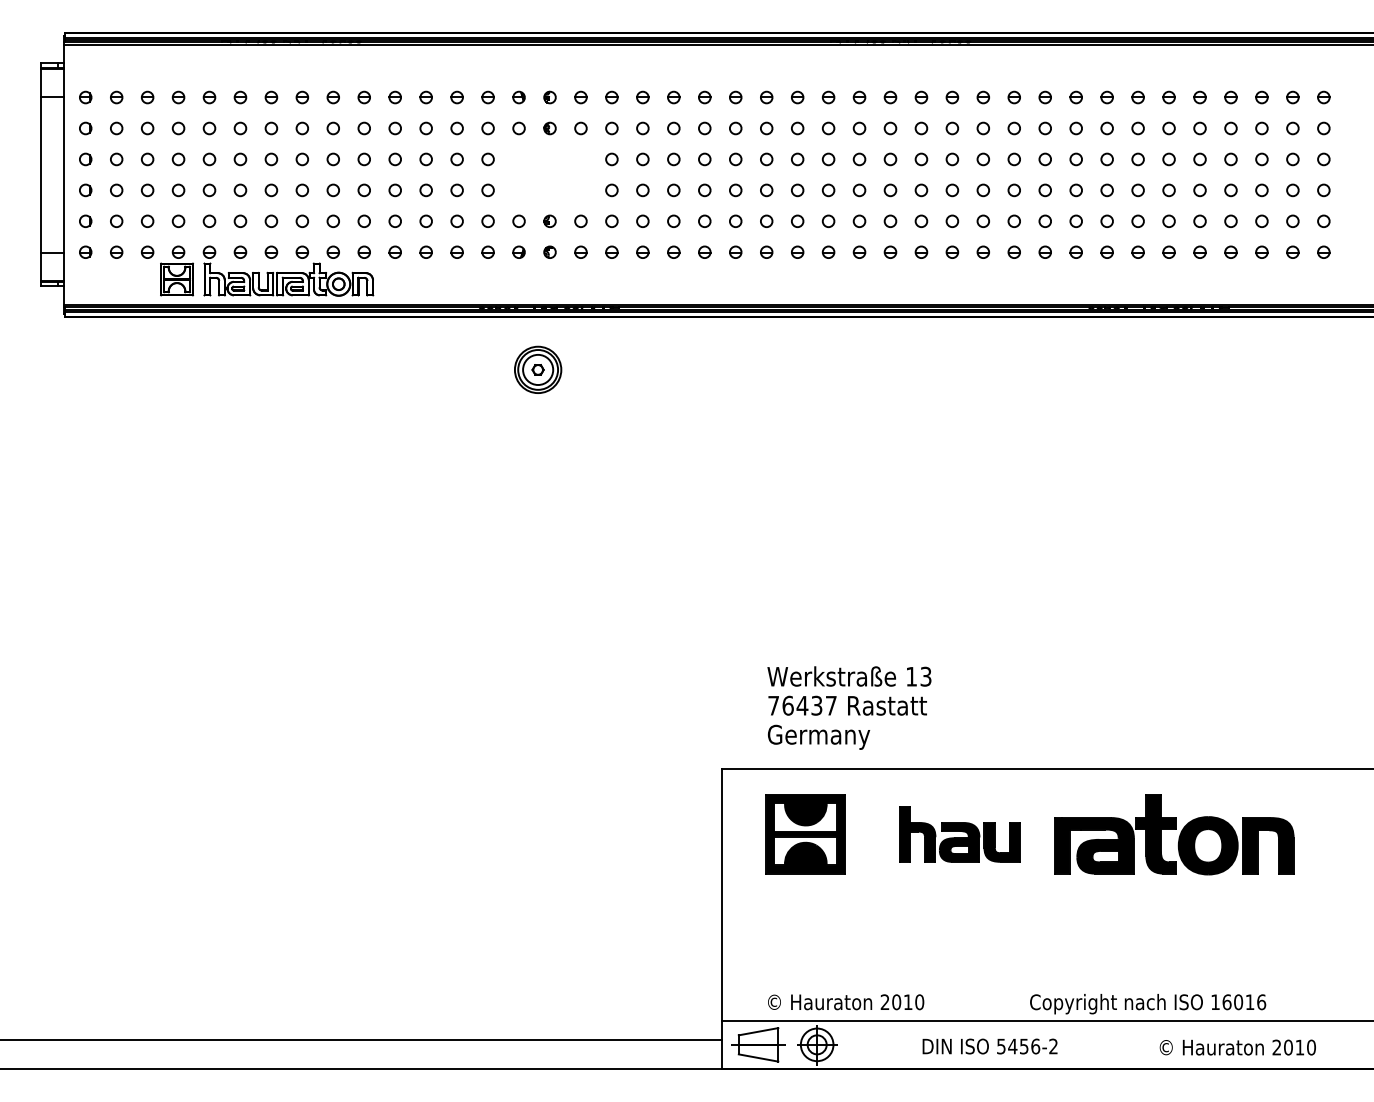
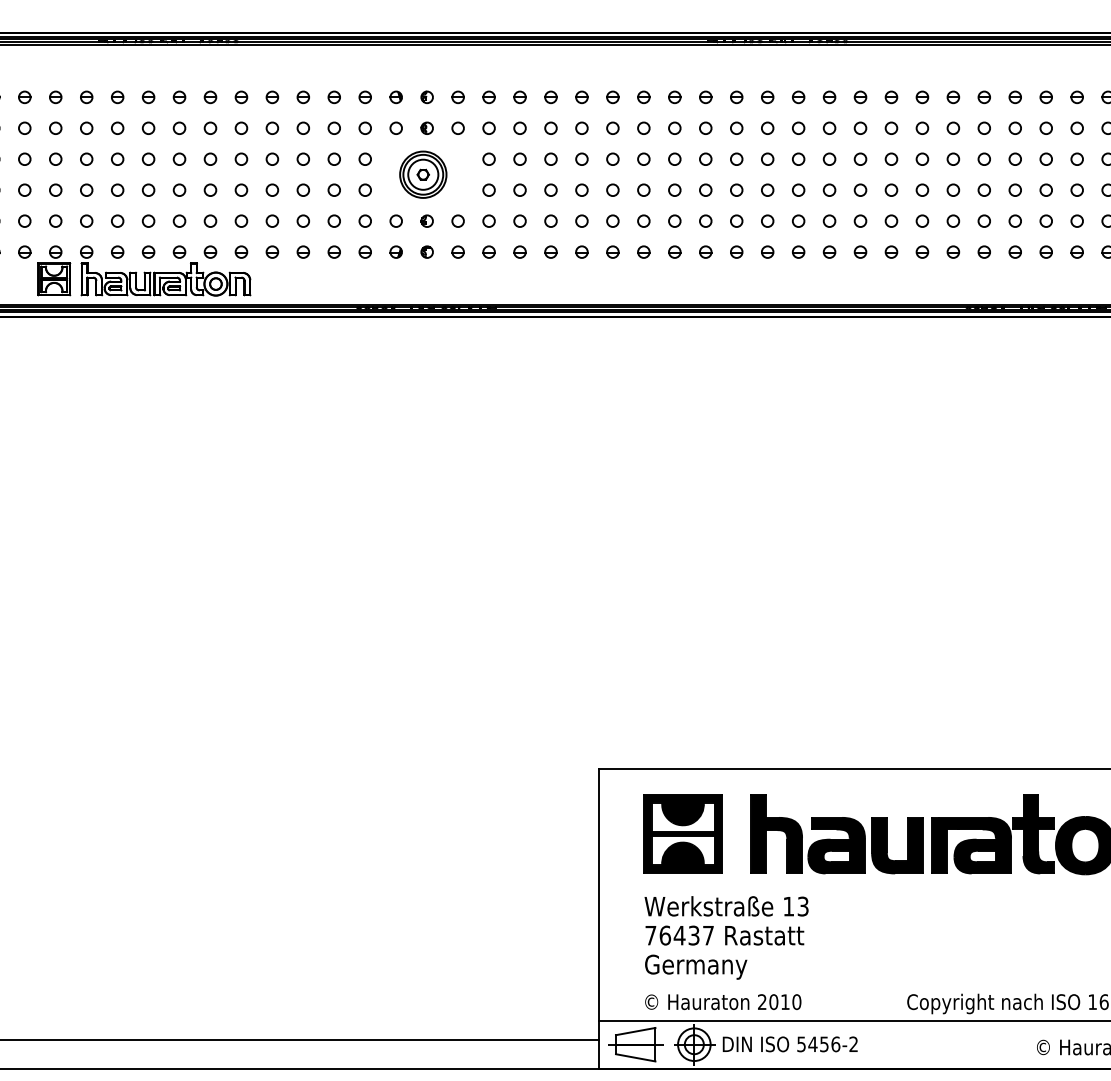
part: (538, 369) -> (423, 174), moved
text: (849, 707) -> (726, 937), moved
part: (959, 834) -> (836, 834), size x1.43
text: (989, 1046) -> (789, 1044), moved

